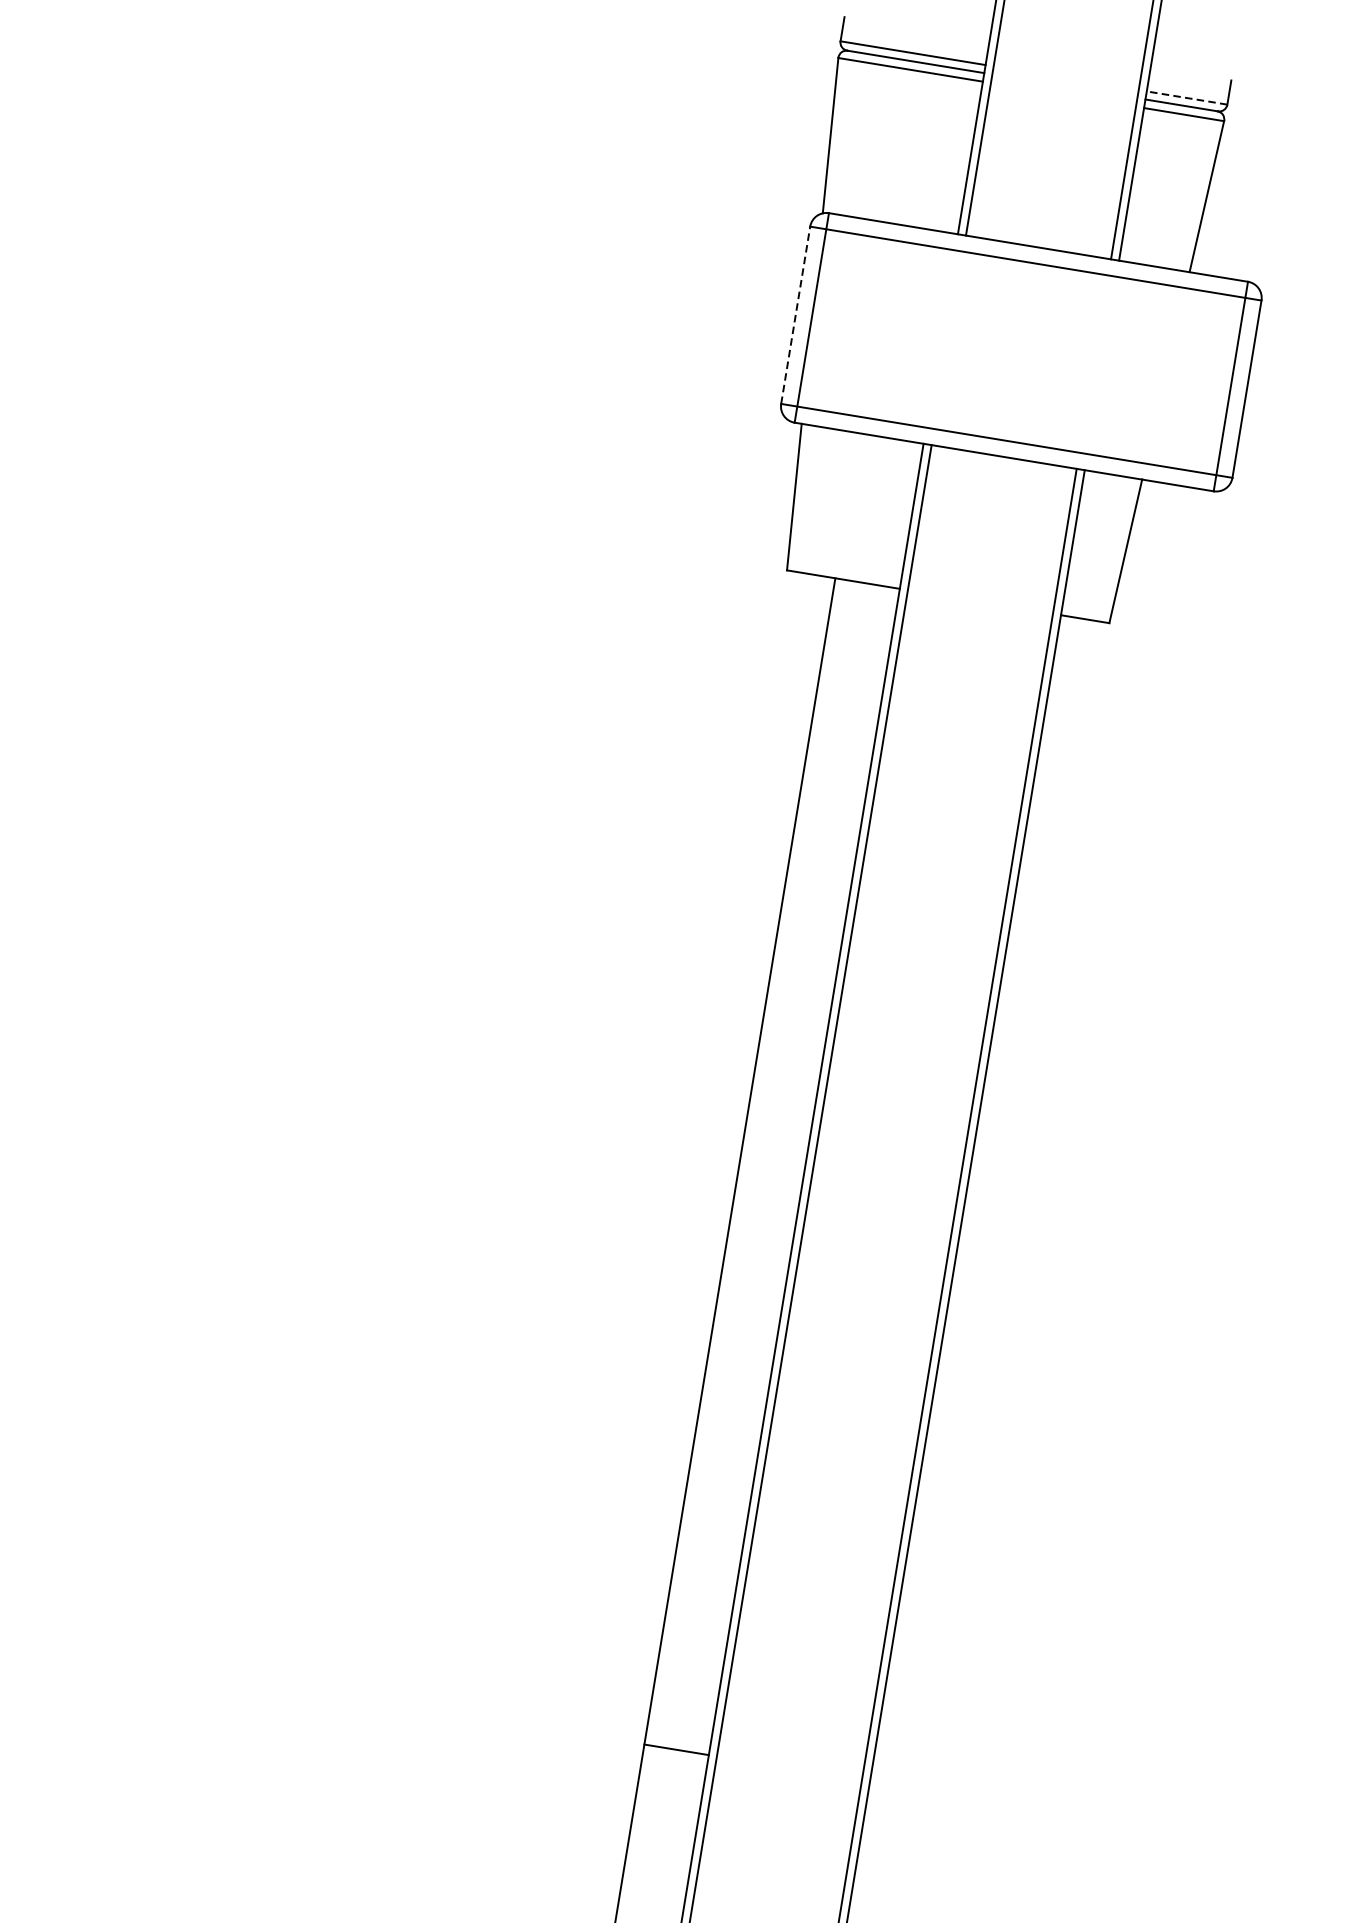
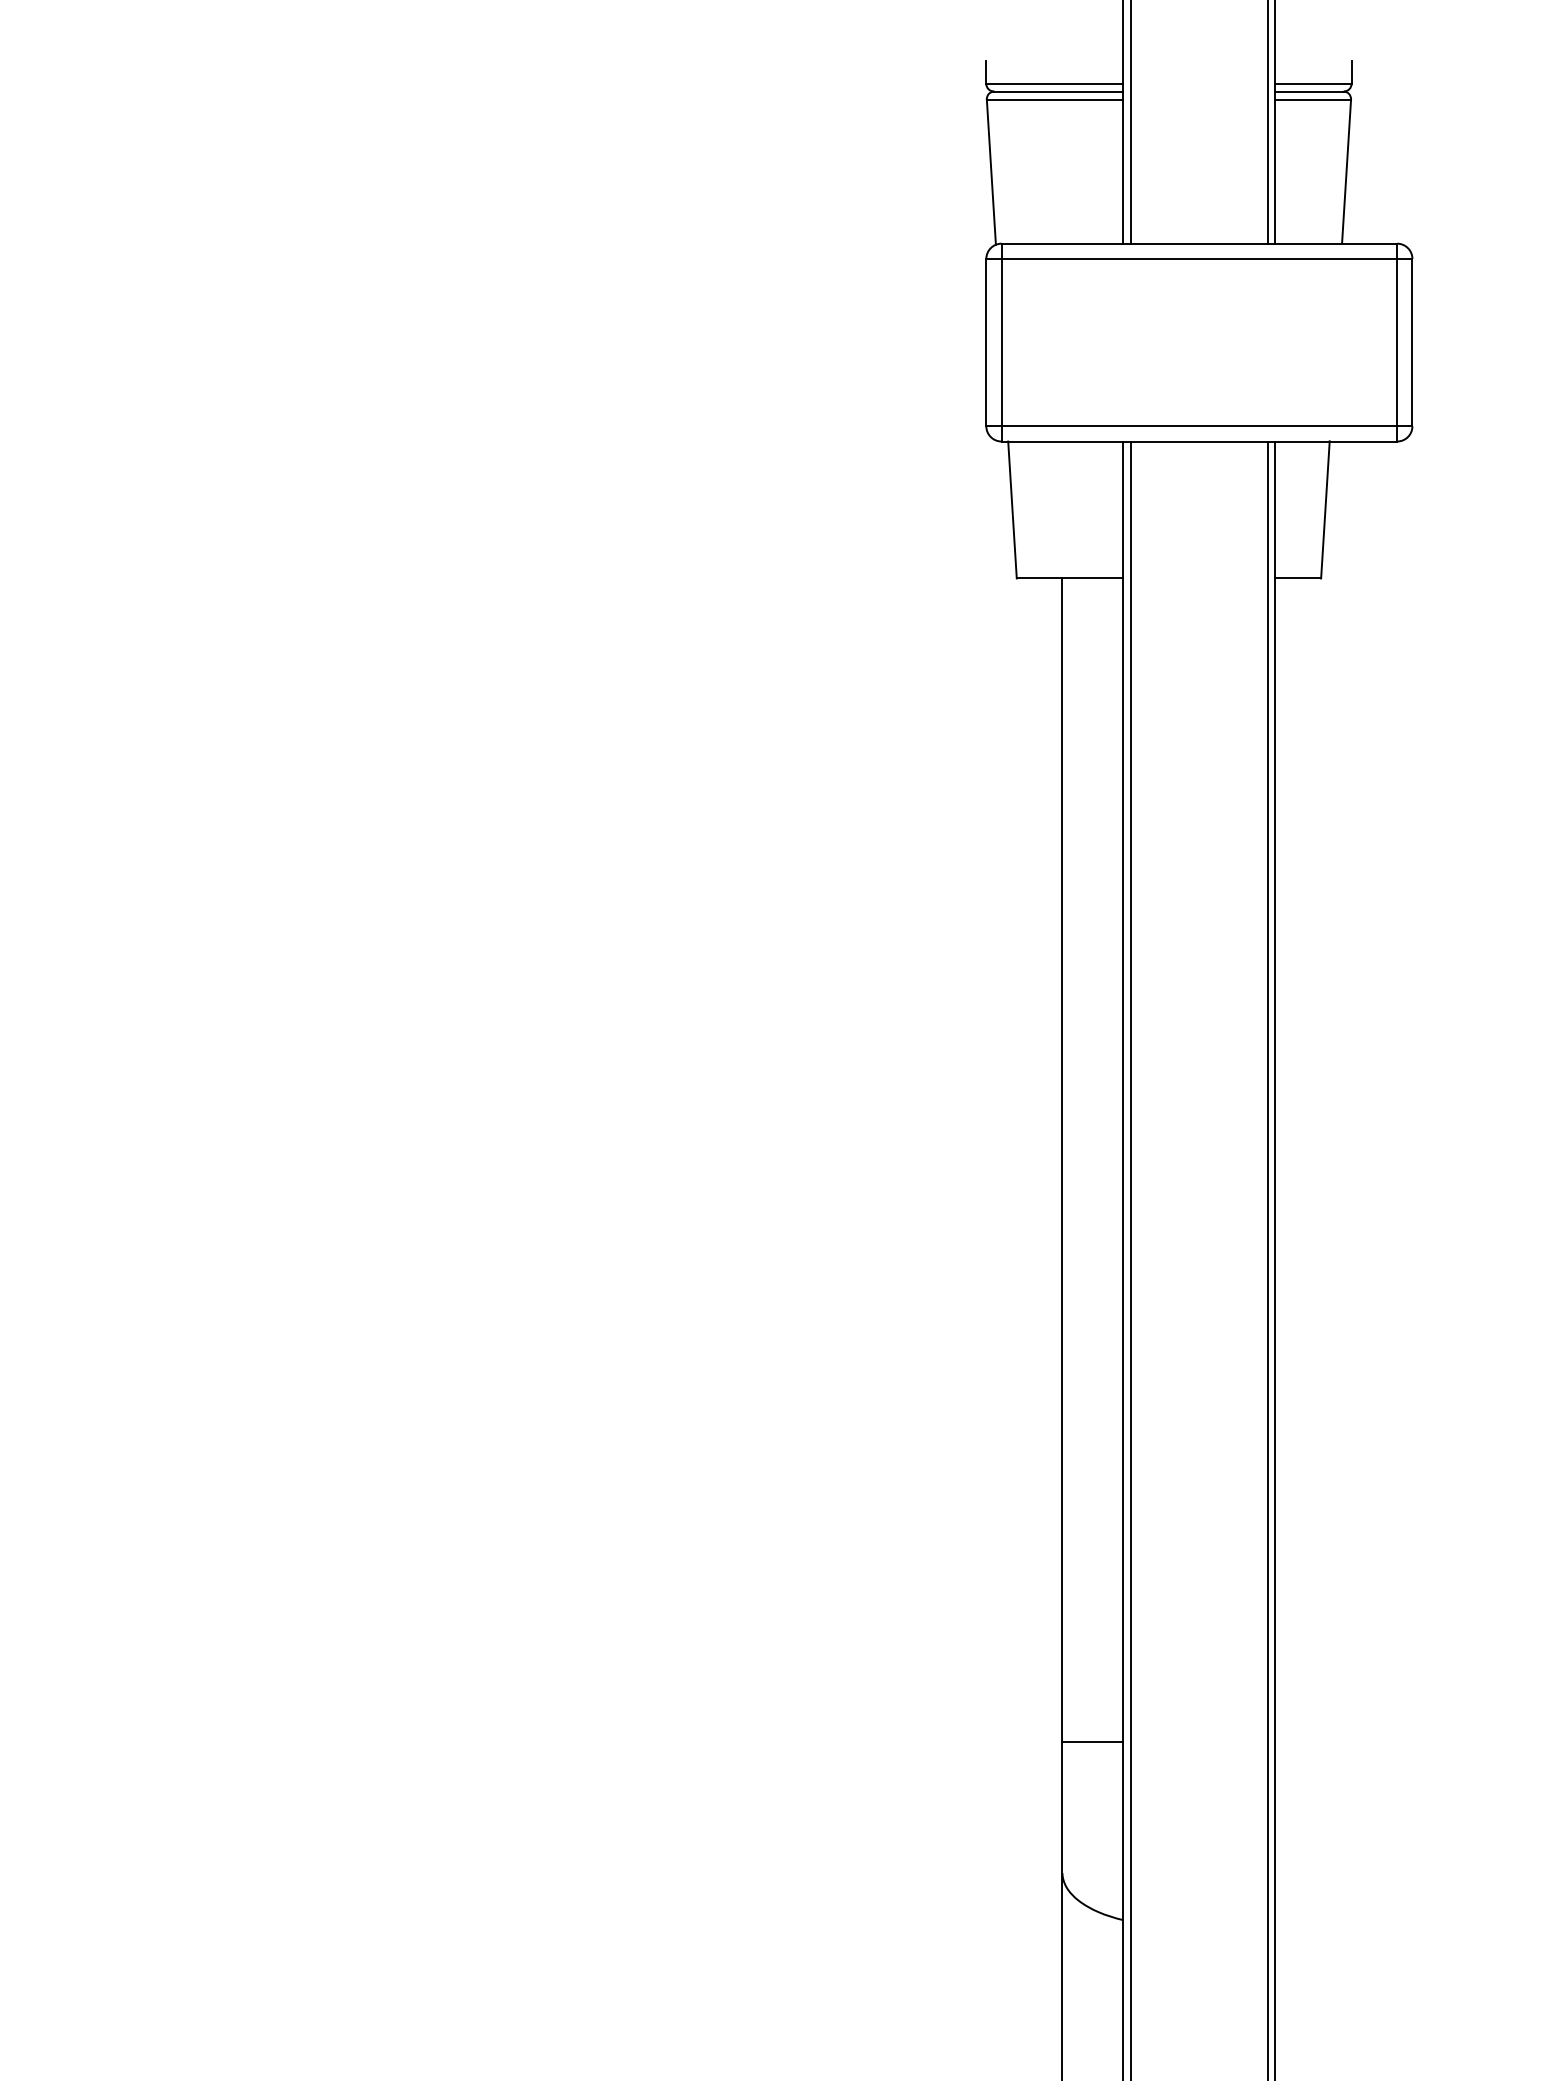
line: (1187, 97) -> (1313, 83), dashed -> solid
line: (795, 315) -> (986, 342), dashed -> solid
line: (676, 1749) -> (1092, 1741), moved

